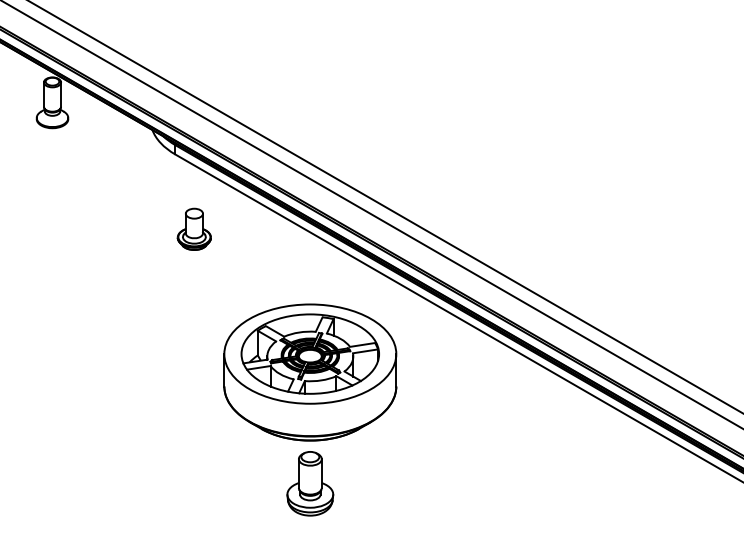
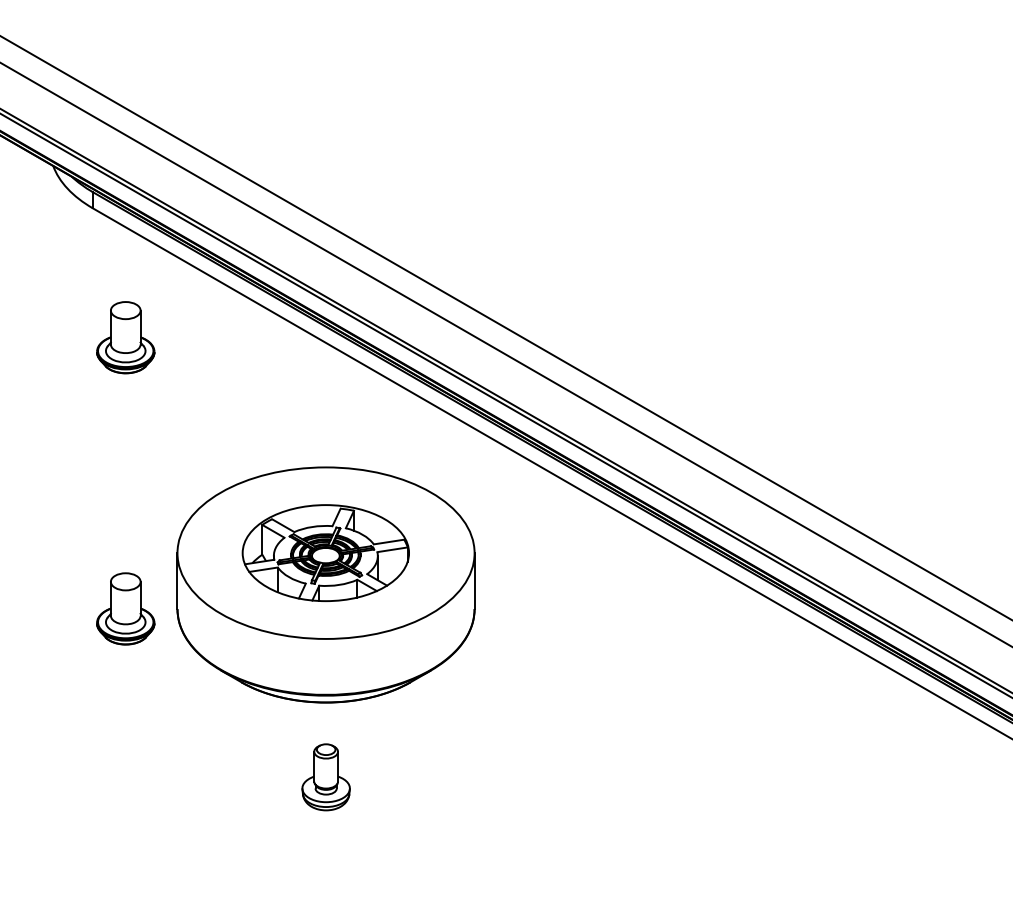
part: (309, 353) -> (324, 552), size x0.7
part: (193, 385) -> (124, 607), added
part: (310, 483) -> (326, 776), size x0.6

